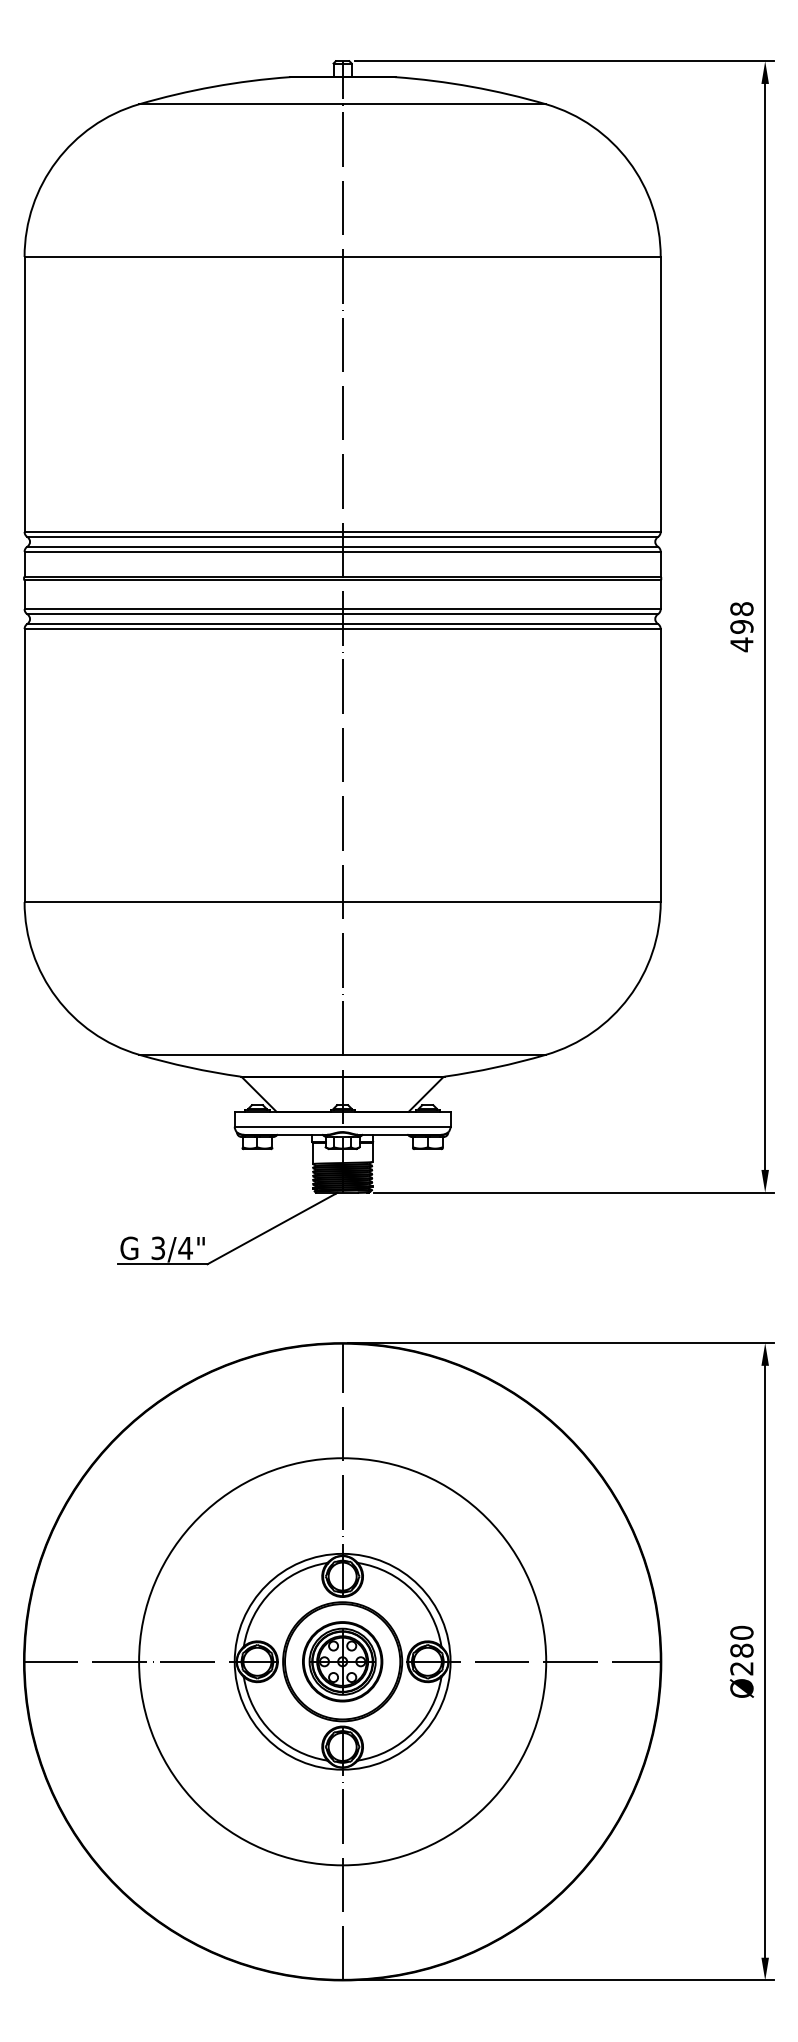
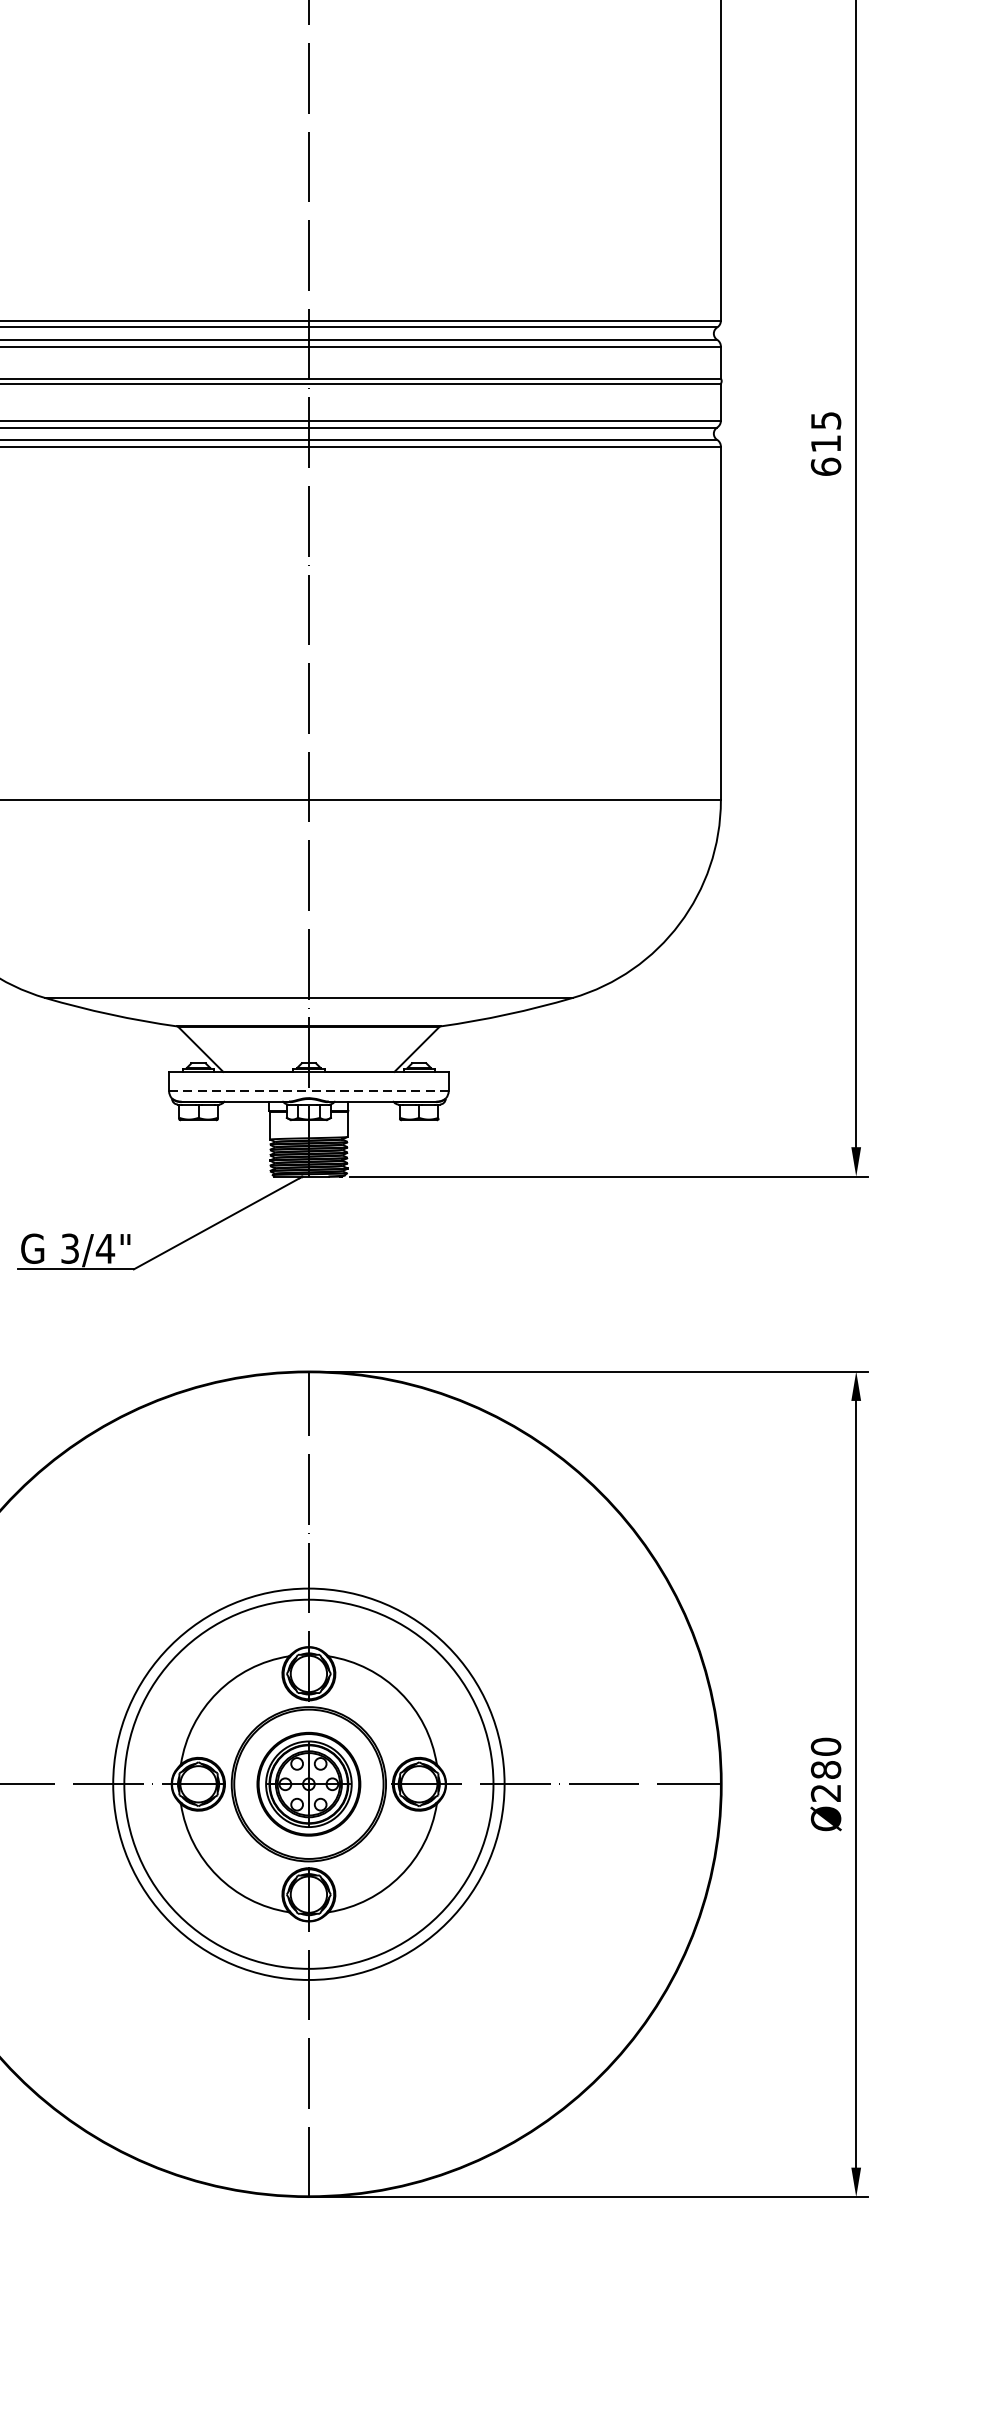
text: (741, 627) -> (825, 444), 498 -> 615
line: (342, 1126) -> (308, 1090), solid -> dashed
circle: (342, 1661) -> (308, 1783), size x0.7
circle: (342, 1661) -> (308, 1783), size x1.4

